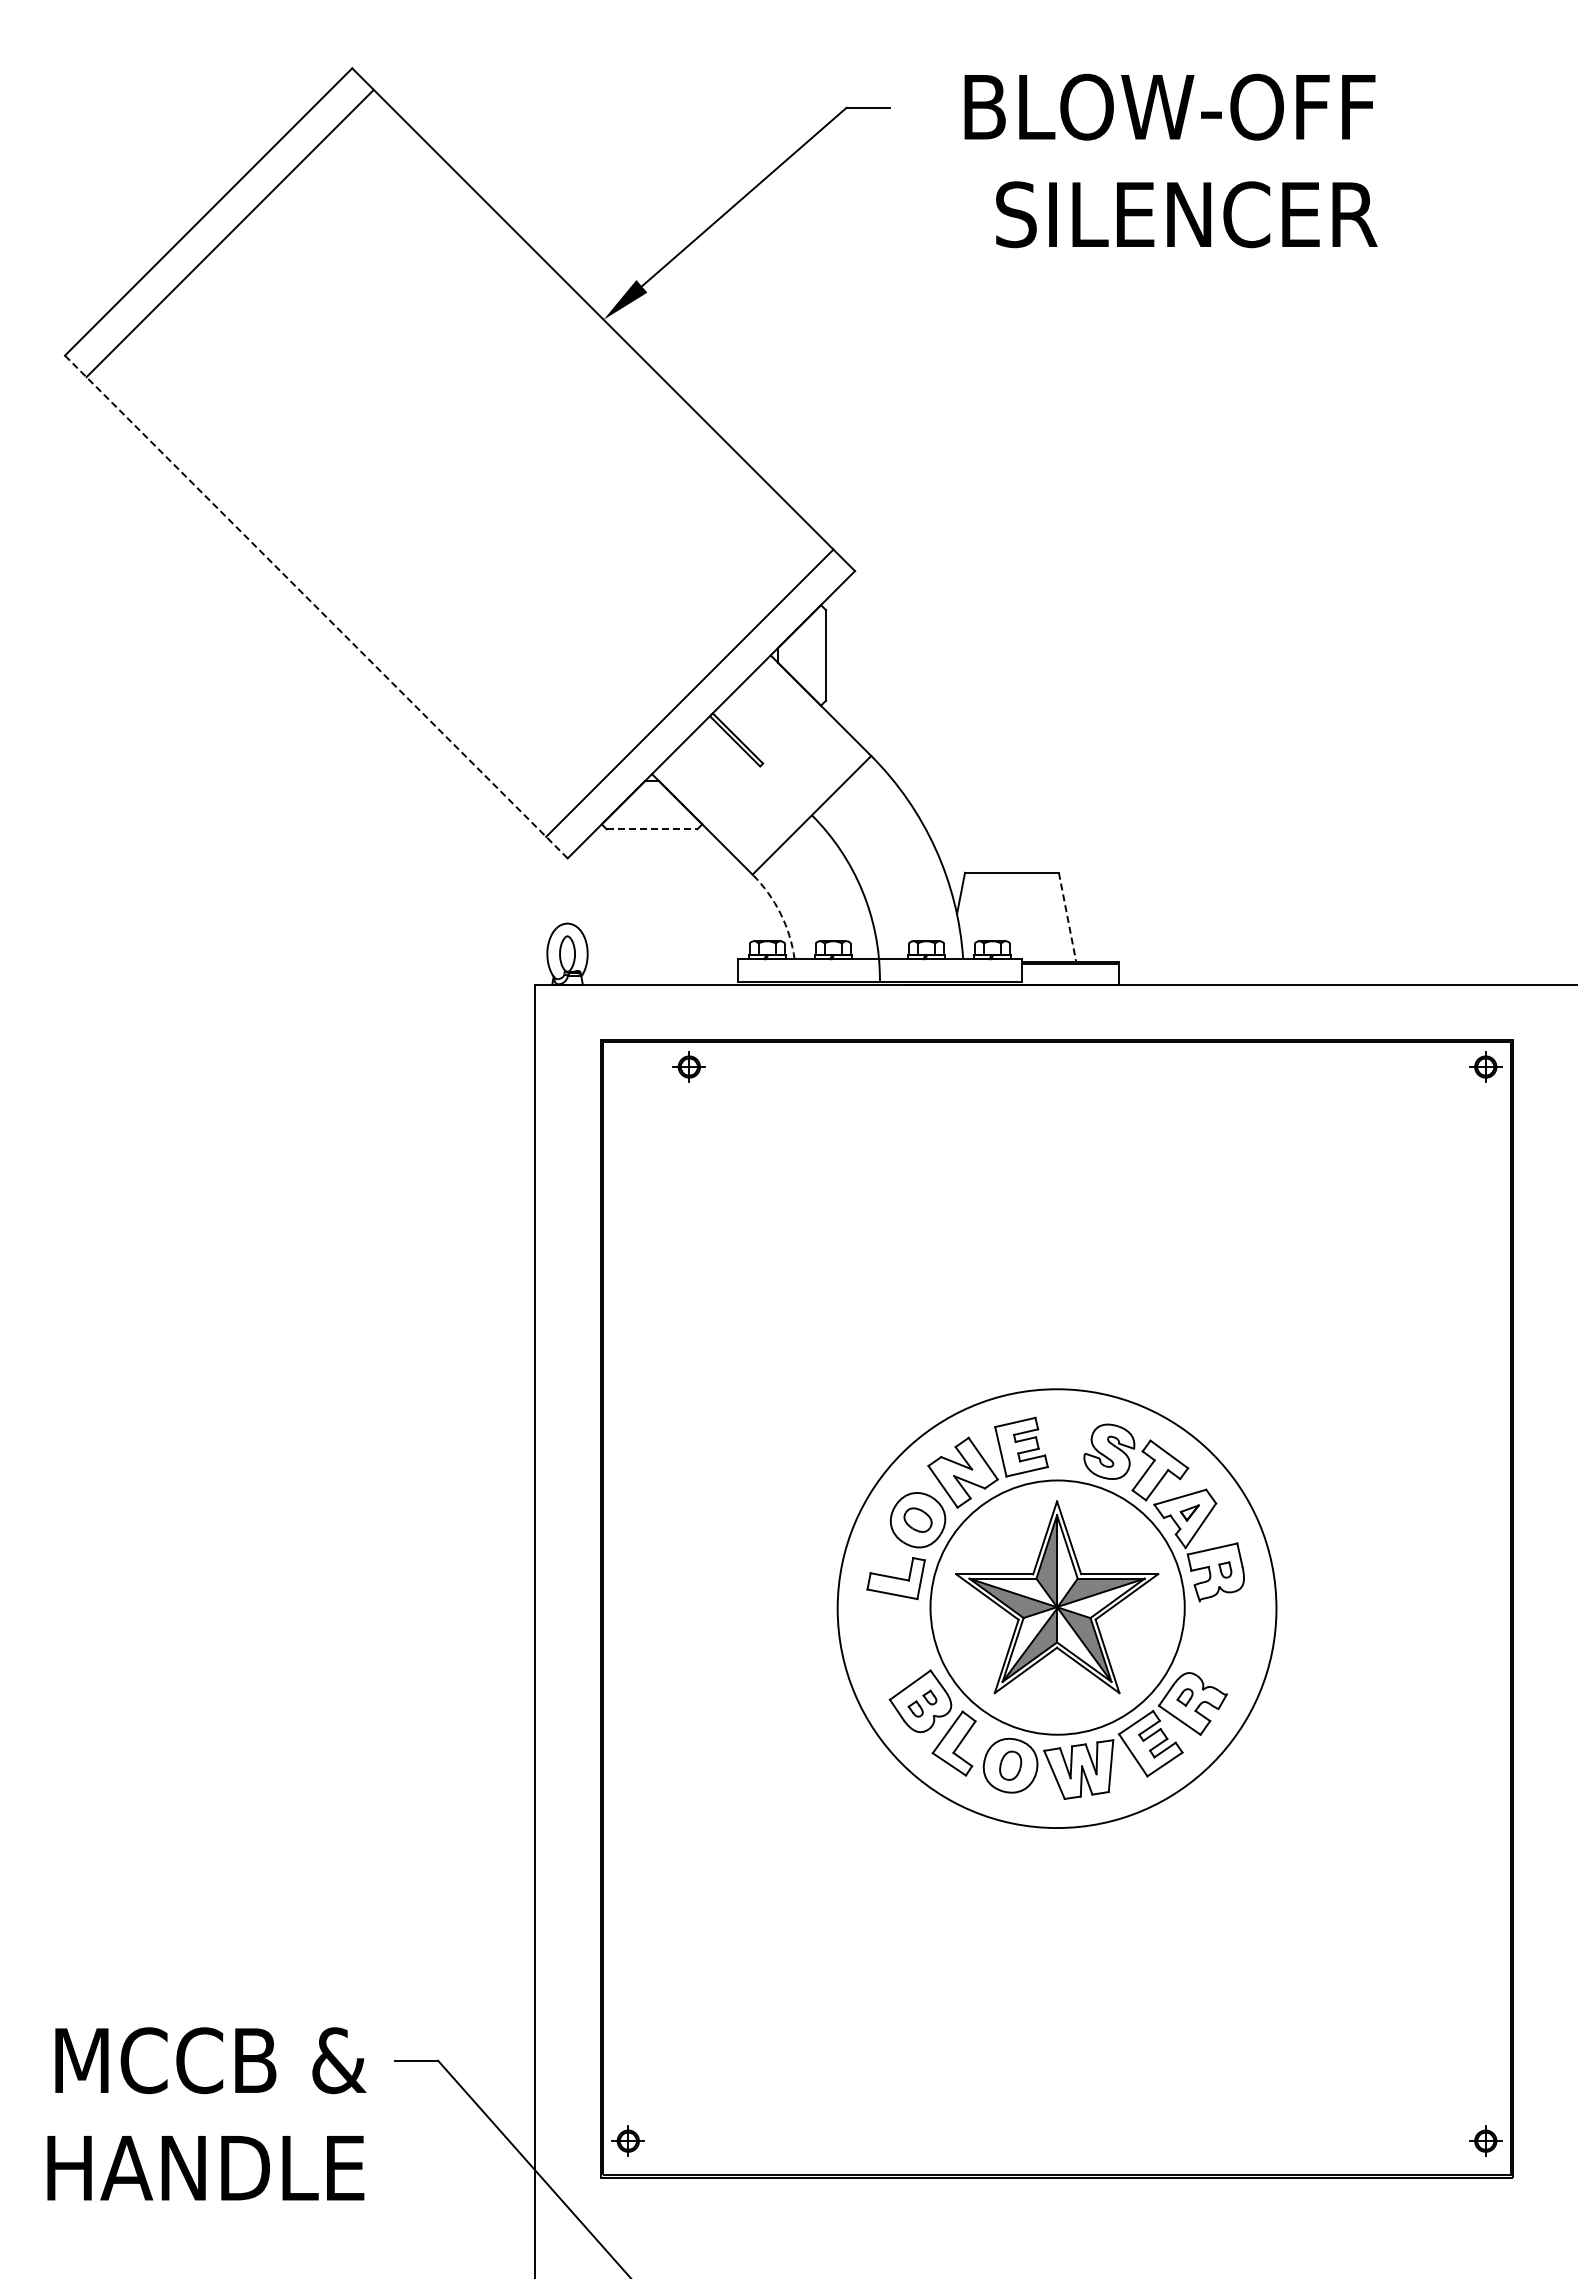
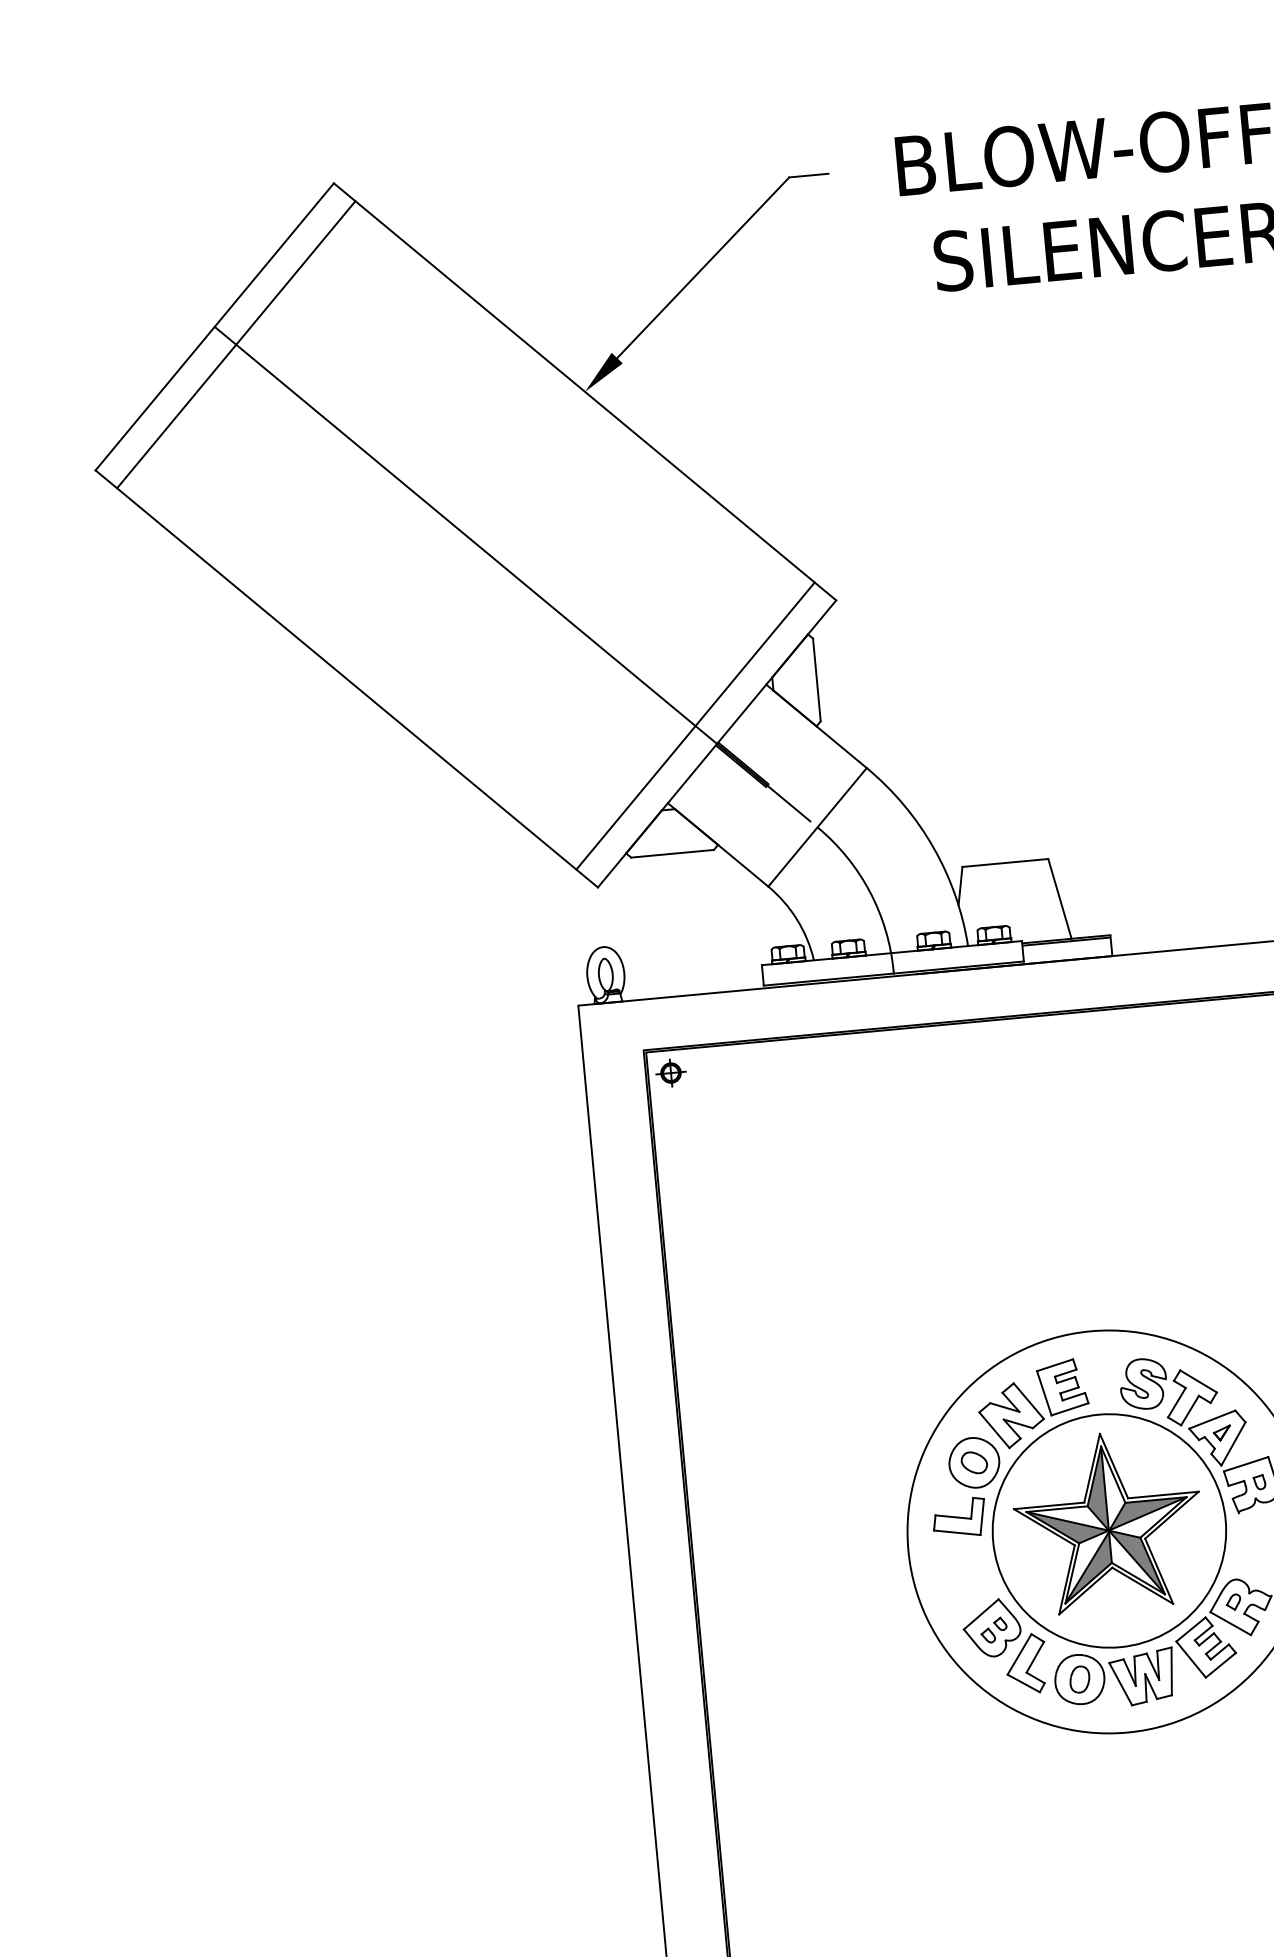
line: (506, 510) -> (512, 574), added
line: (316, 607) -> (346, 679), dashed -> solid
line: (652, 829) -> (672, 853), dashed -> solid
arc: (780, 913) -> (797, 919), dashed -> solid
line: (1067, 917) -> (1059, 899), dashed -> solid
part: (688, 1066) -> (670, 1072), moved

